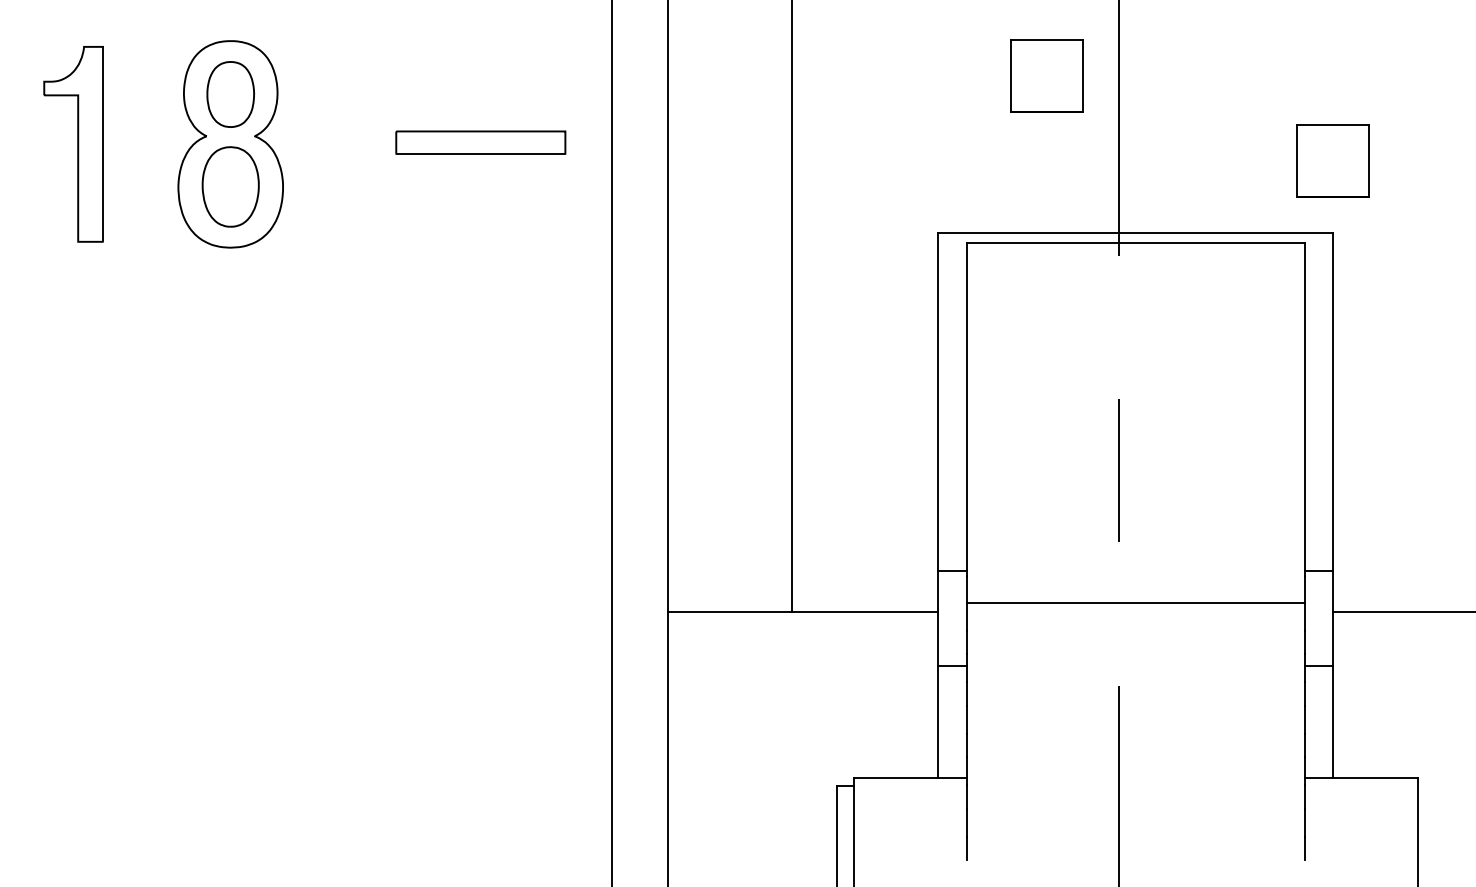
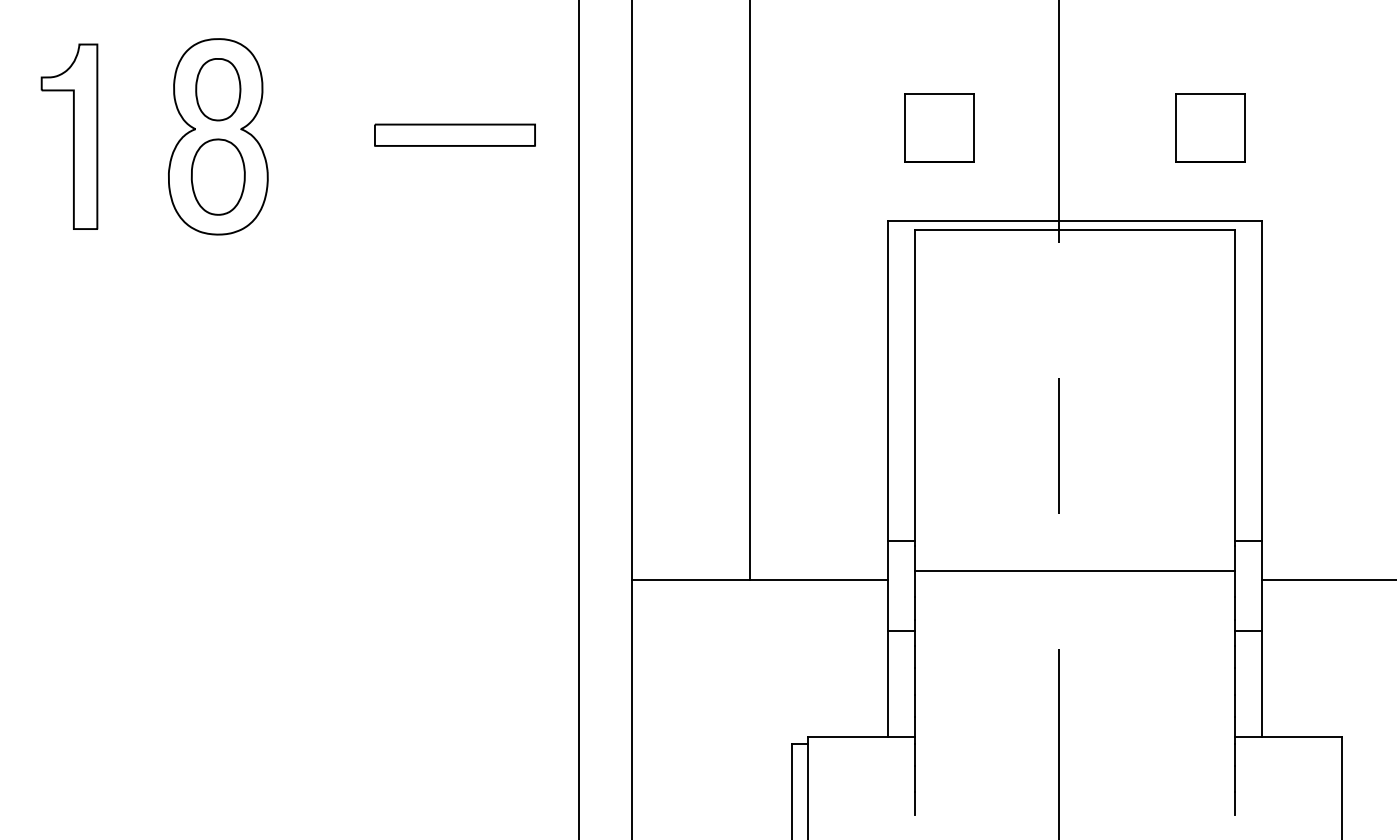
part: (1046, 75) -> (939, 127), moved
part: (1332, 160) -> (1210, 127), moved

